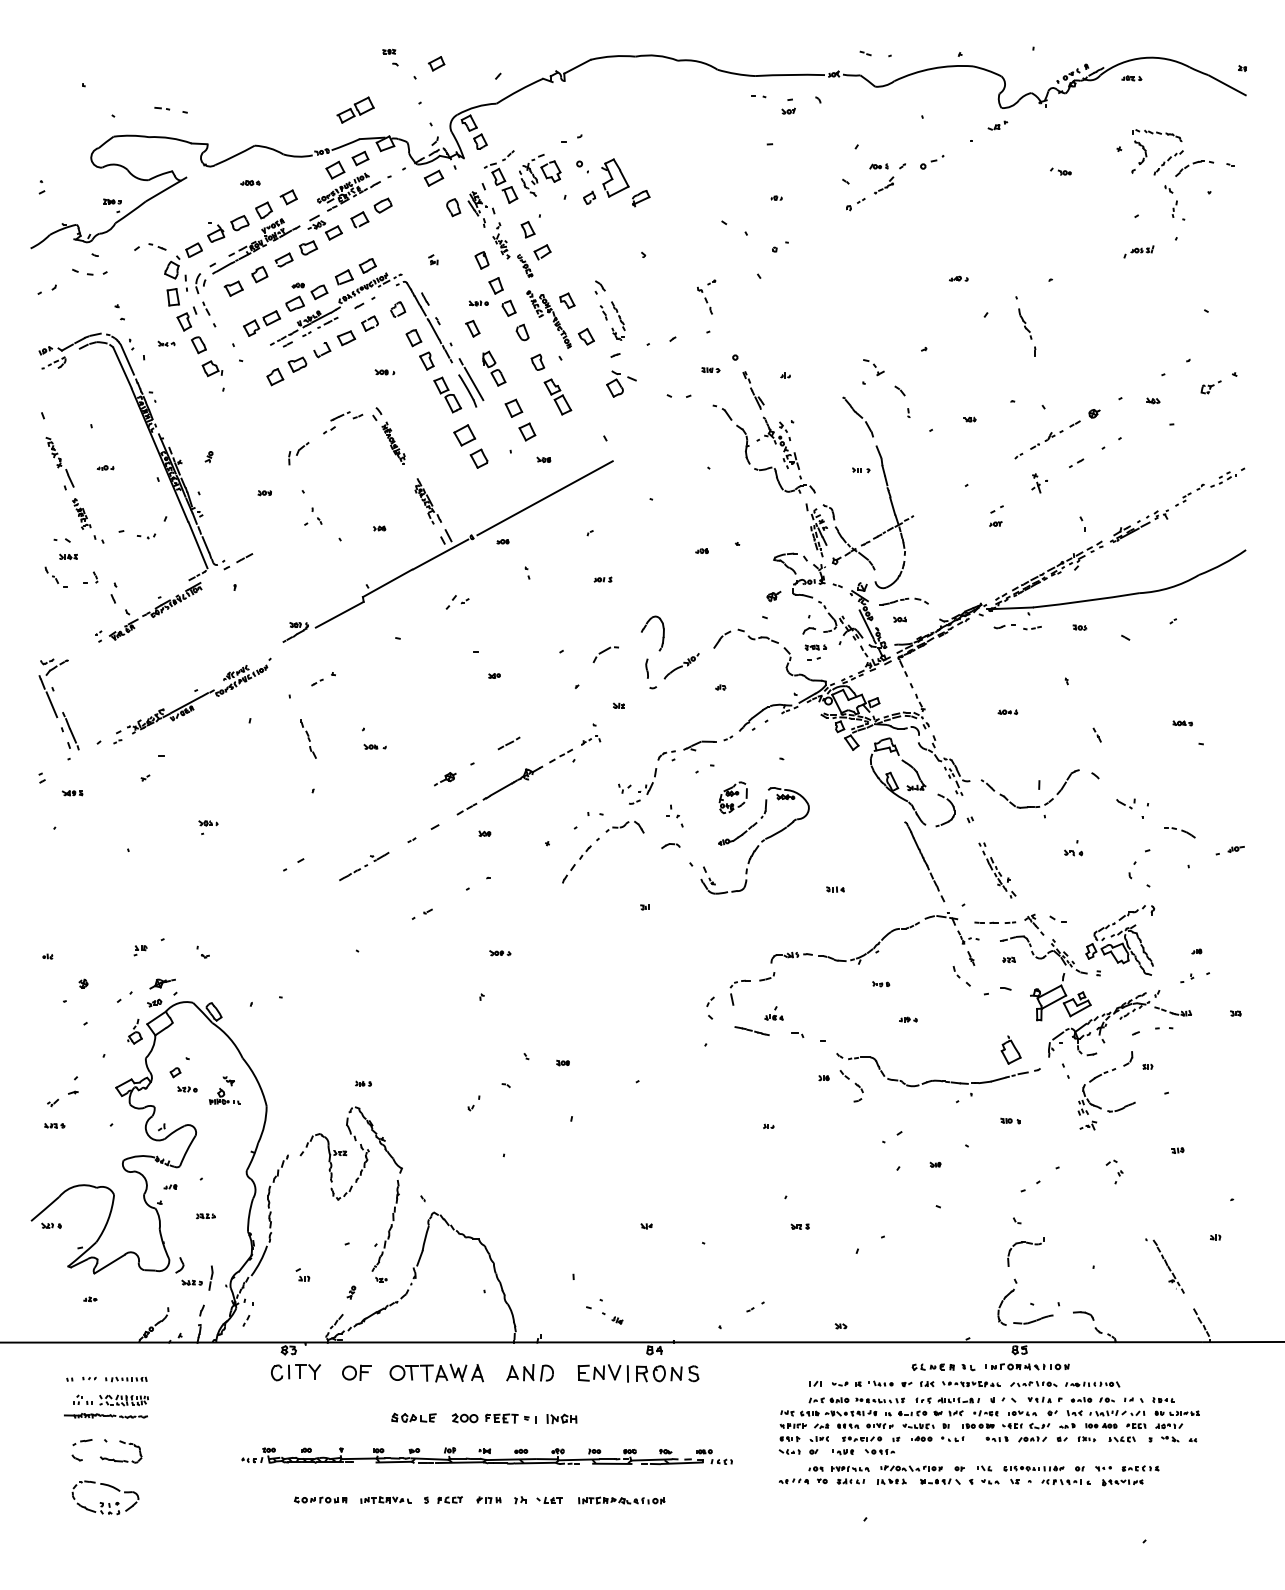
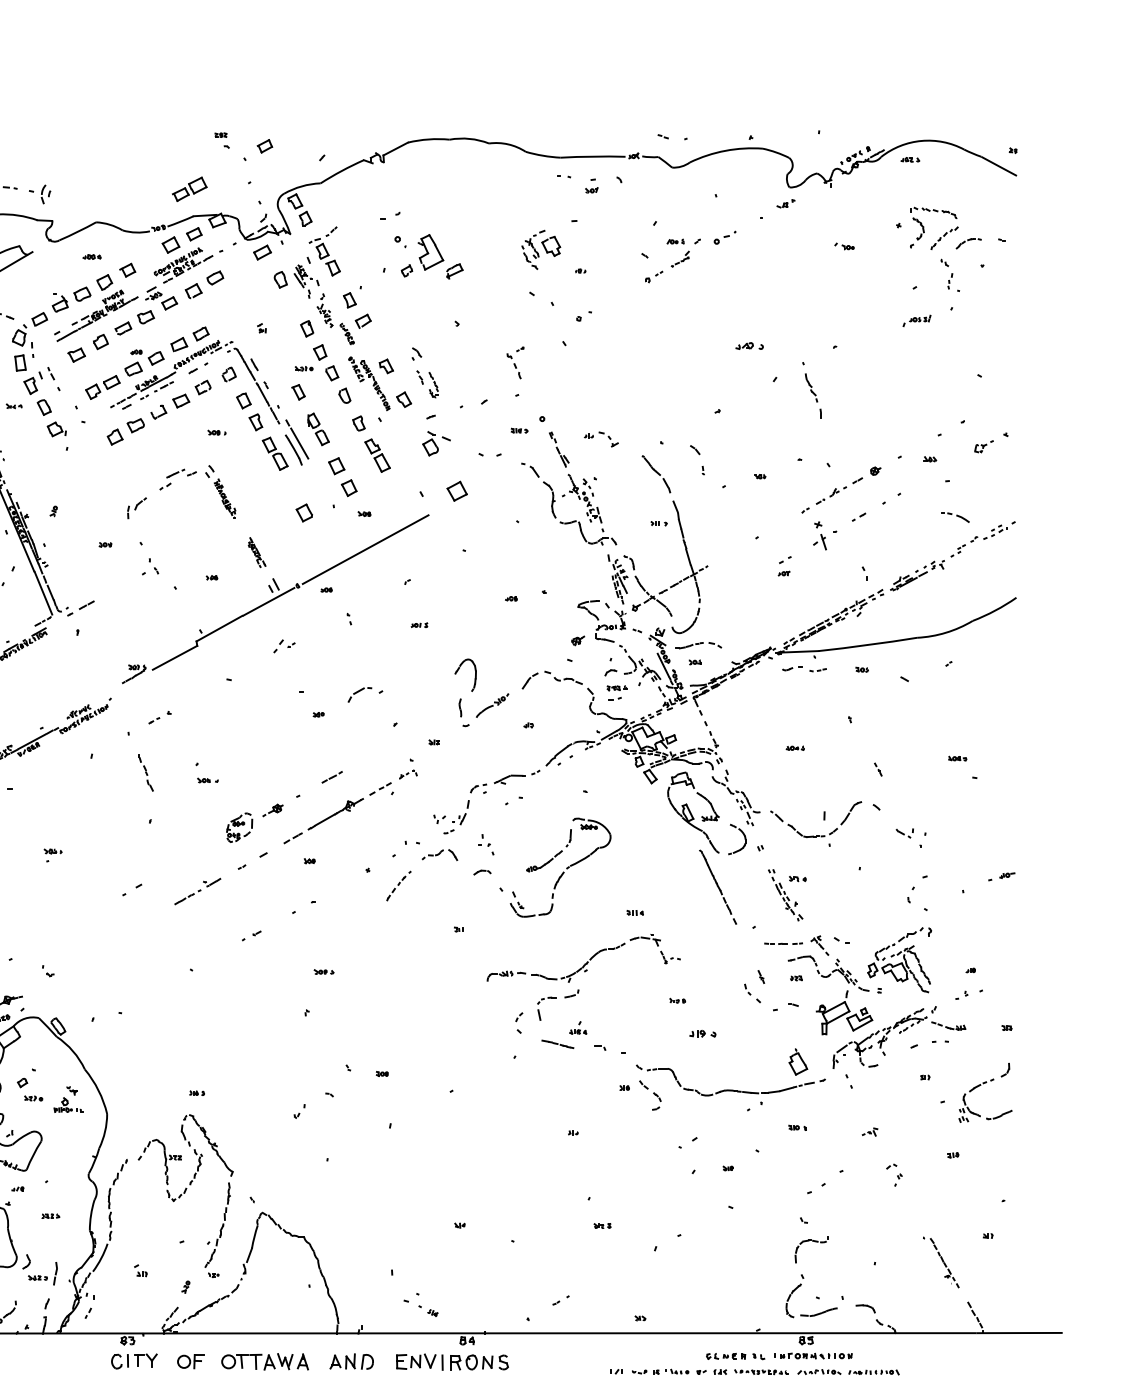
part: (1194, 168) -> (968, 243), size x0.7
part: (540, 175) -> (541, 250), moved
part: (958, 278) -> (749, 345), size x1.6
part: (200, 283) -> (45, 194), moved
part: (618, 320) -> (433, 384), size x0.7
part: (873, 367) -> (608, 439), moved
part: (464, 435) -> (457, 491), moved
part: (1039, 483) -> (824, 535), size x1.6
part: (427, 501) -> (256, 552), size x0.7
part: (605, 654) -> (359, 694), moved
part: (732, 797) -> (238, 827), moved
part: (1179, 832) -> (954, 517), moved
part: (1073, 852) -> (797, 878), moved
part: (580, 860) -> (398, 885), size x0.7
part: (874, 938) -> (583, 958), moved
part: (908, 1019) -> (703, 1033), size x1.6
part: (1100, 1076) -> (979, 1086), moved

